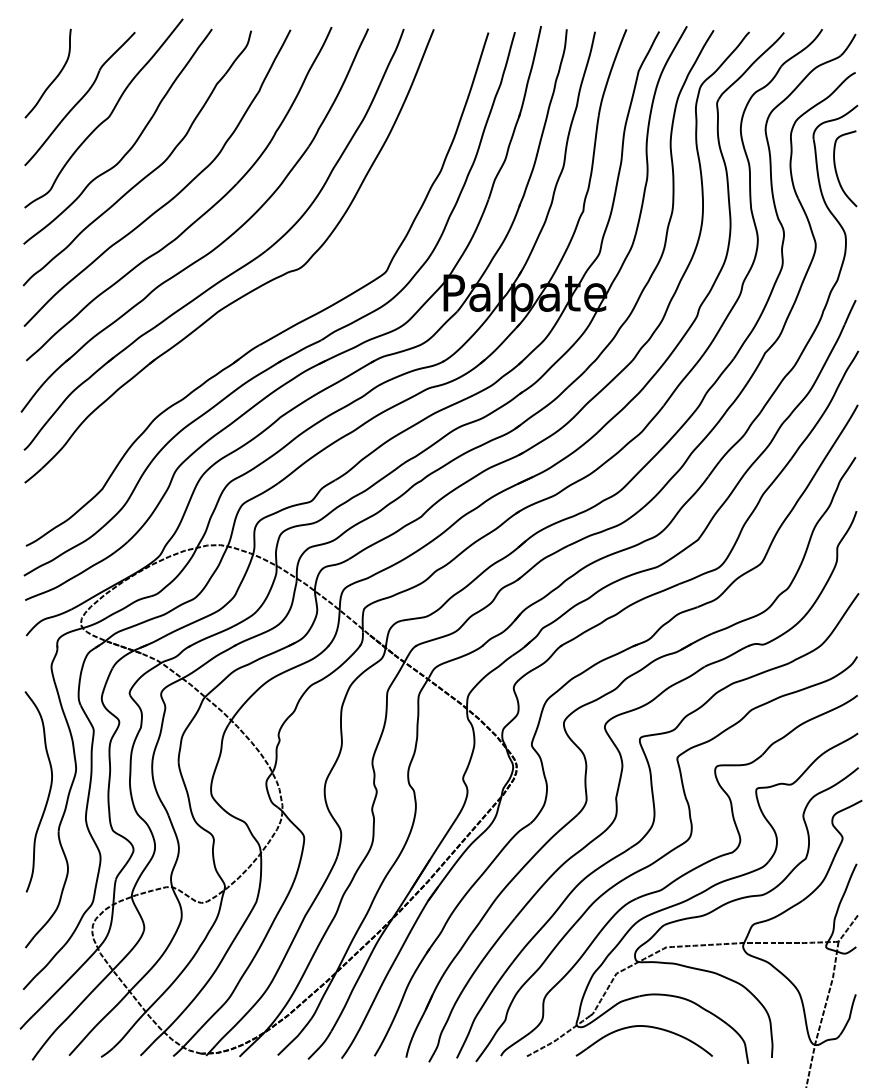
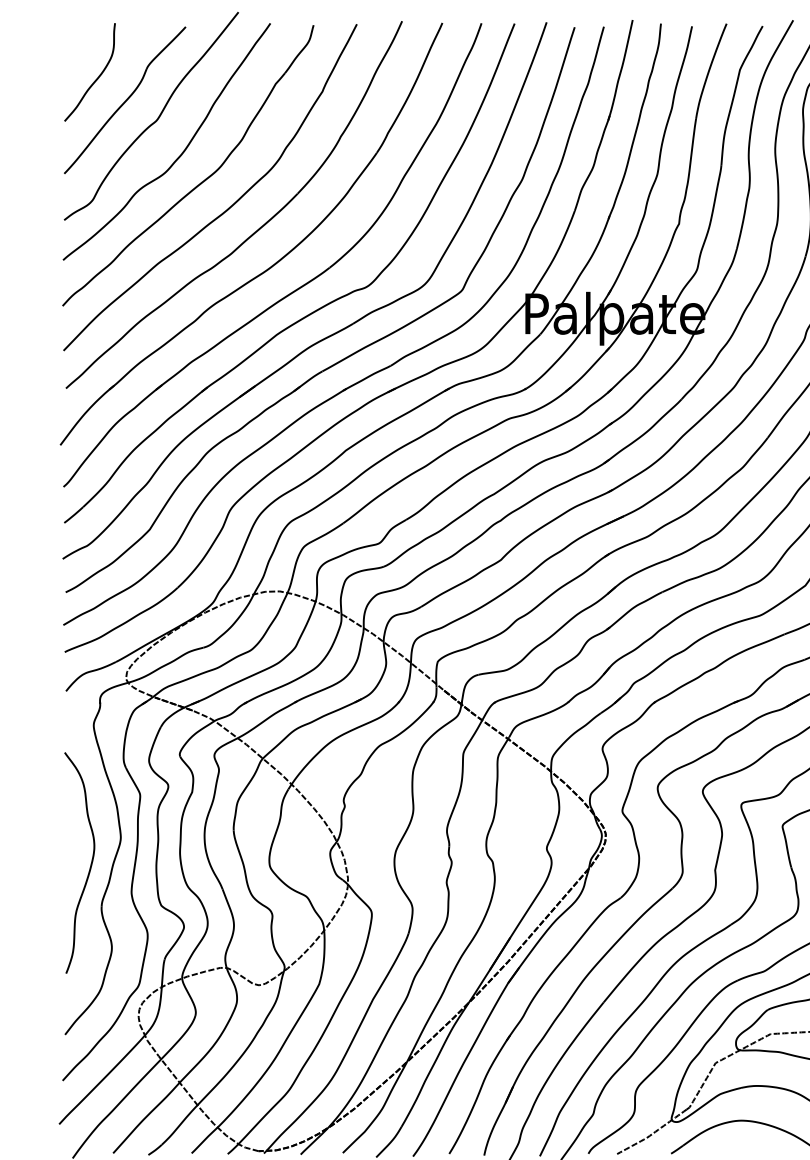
part: (263, 313) -> (327, 336), added

